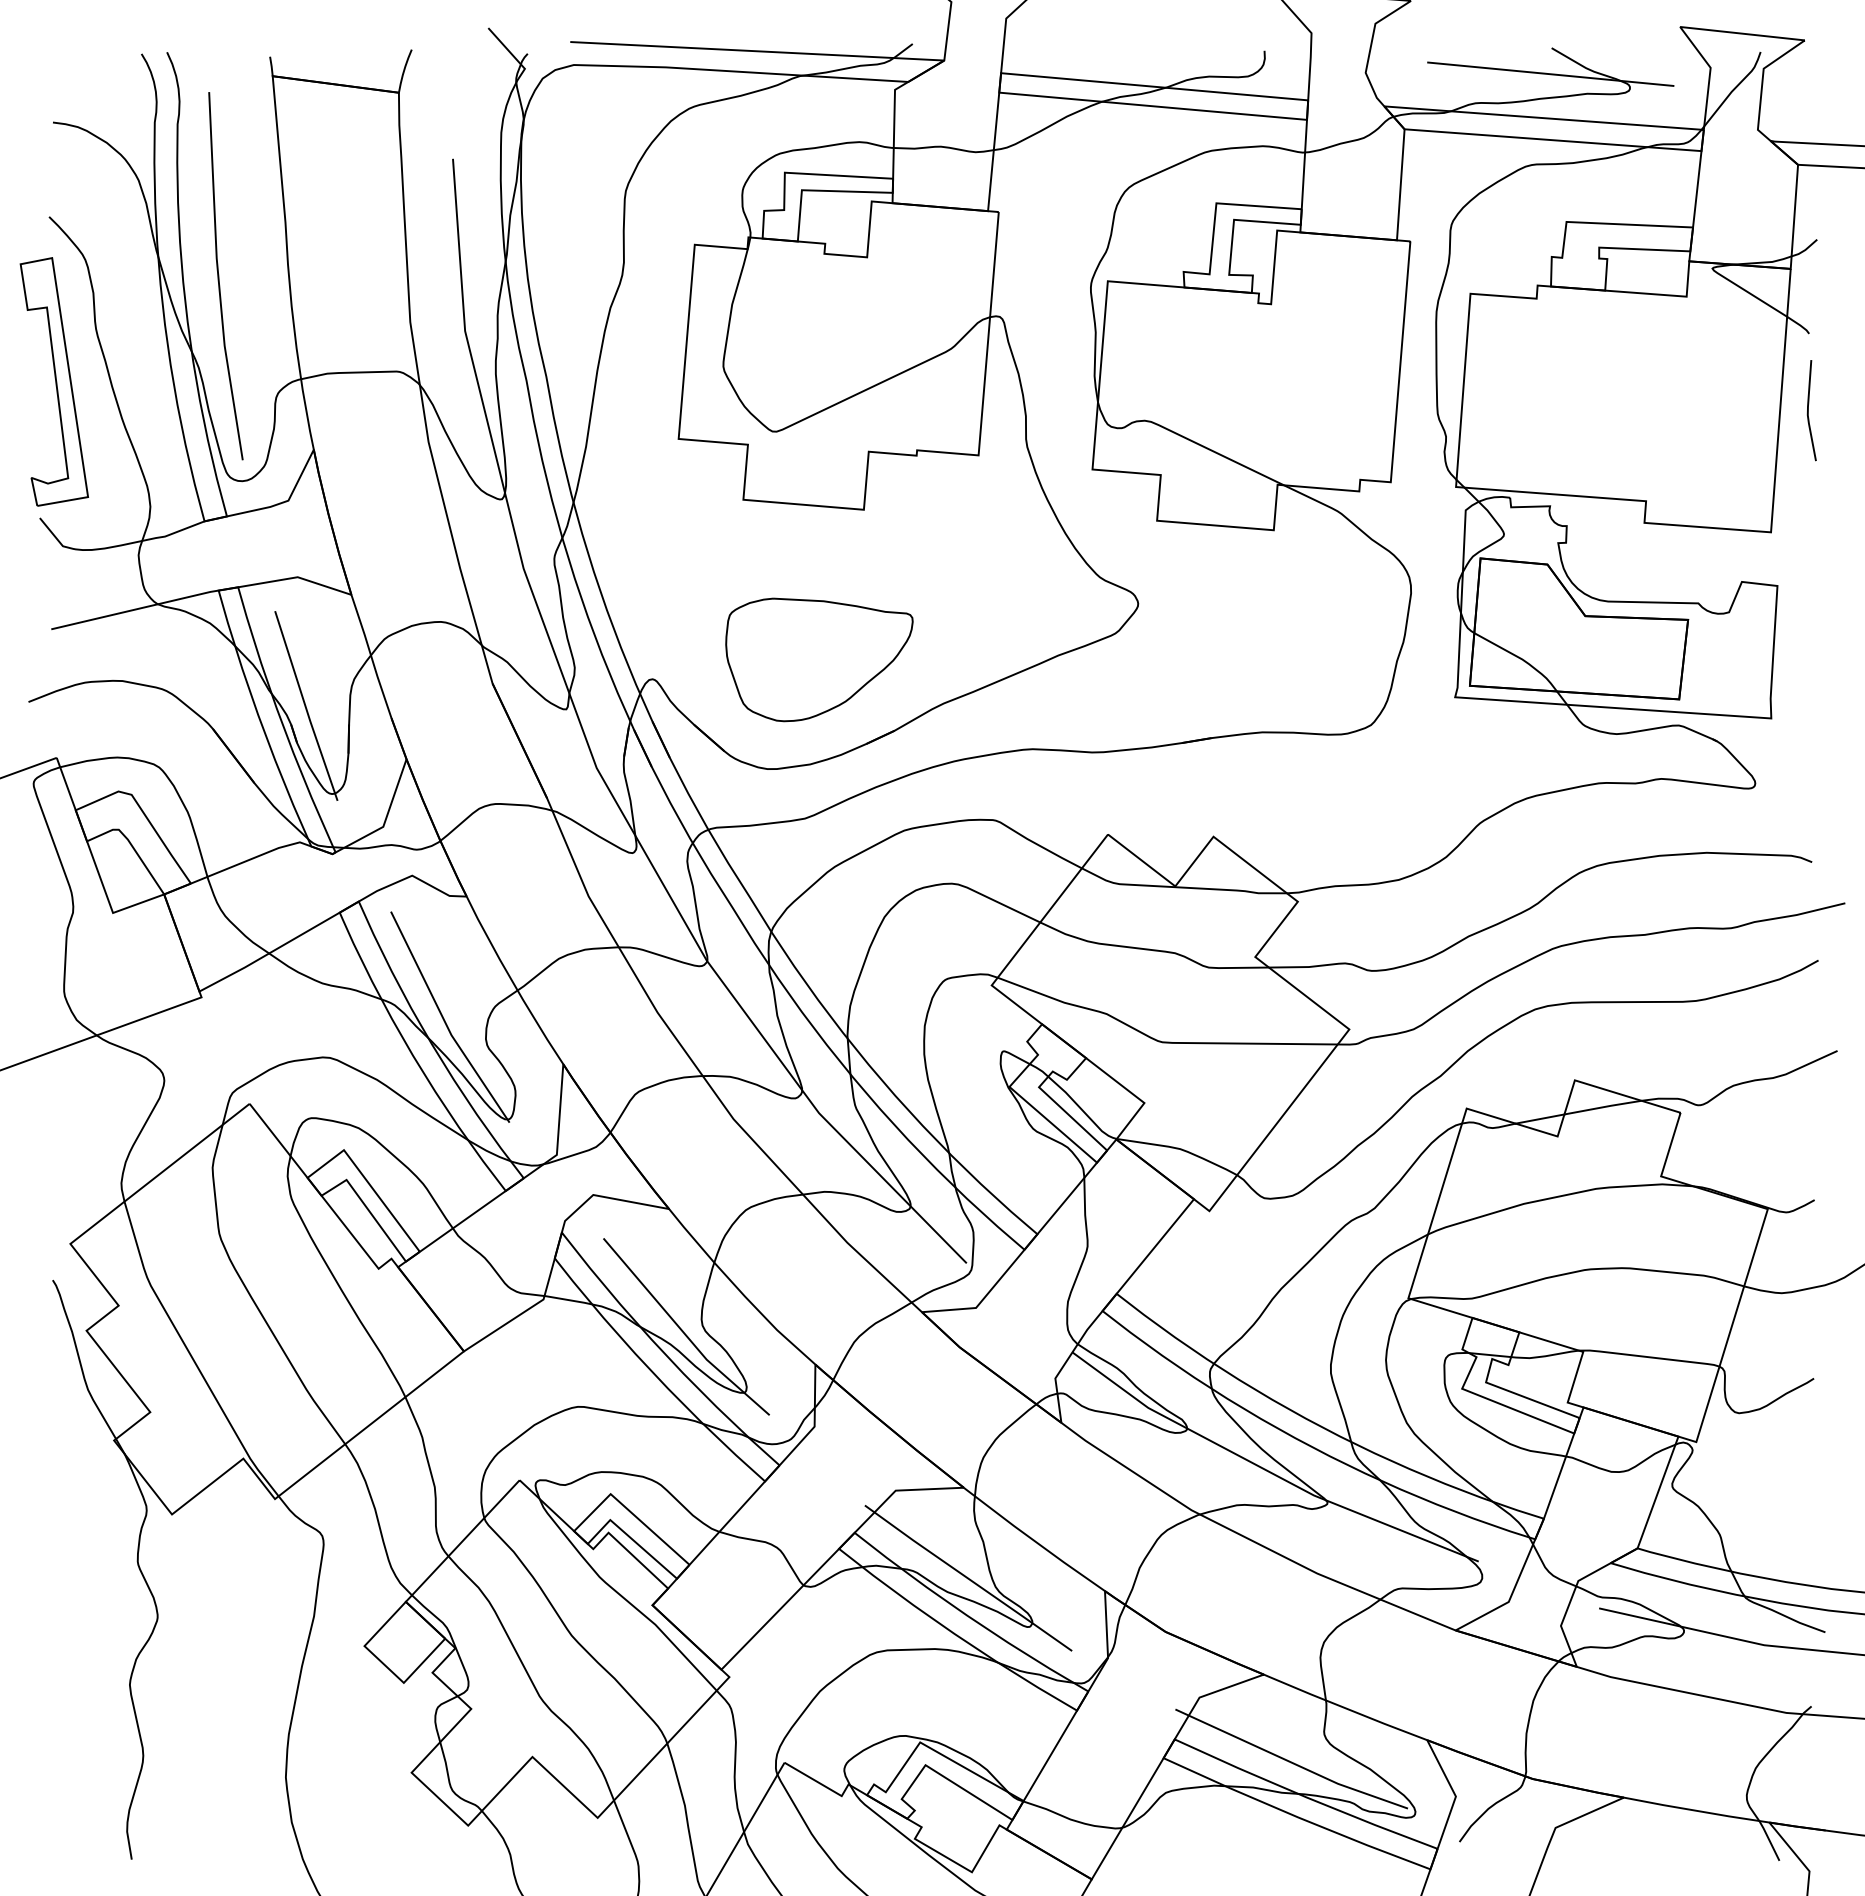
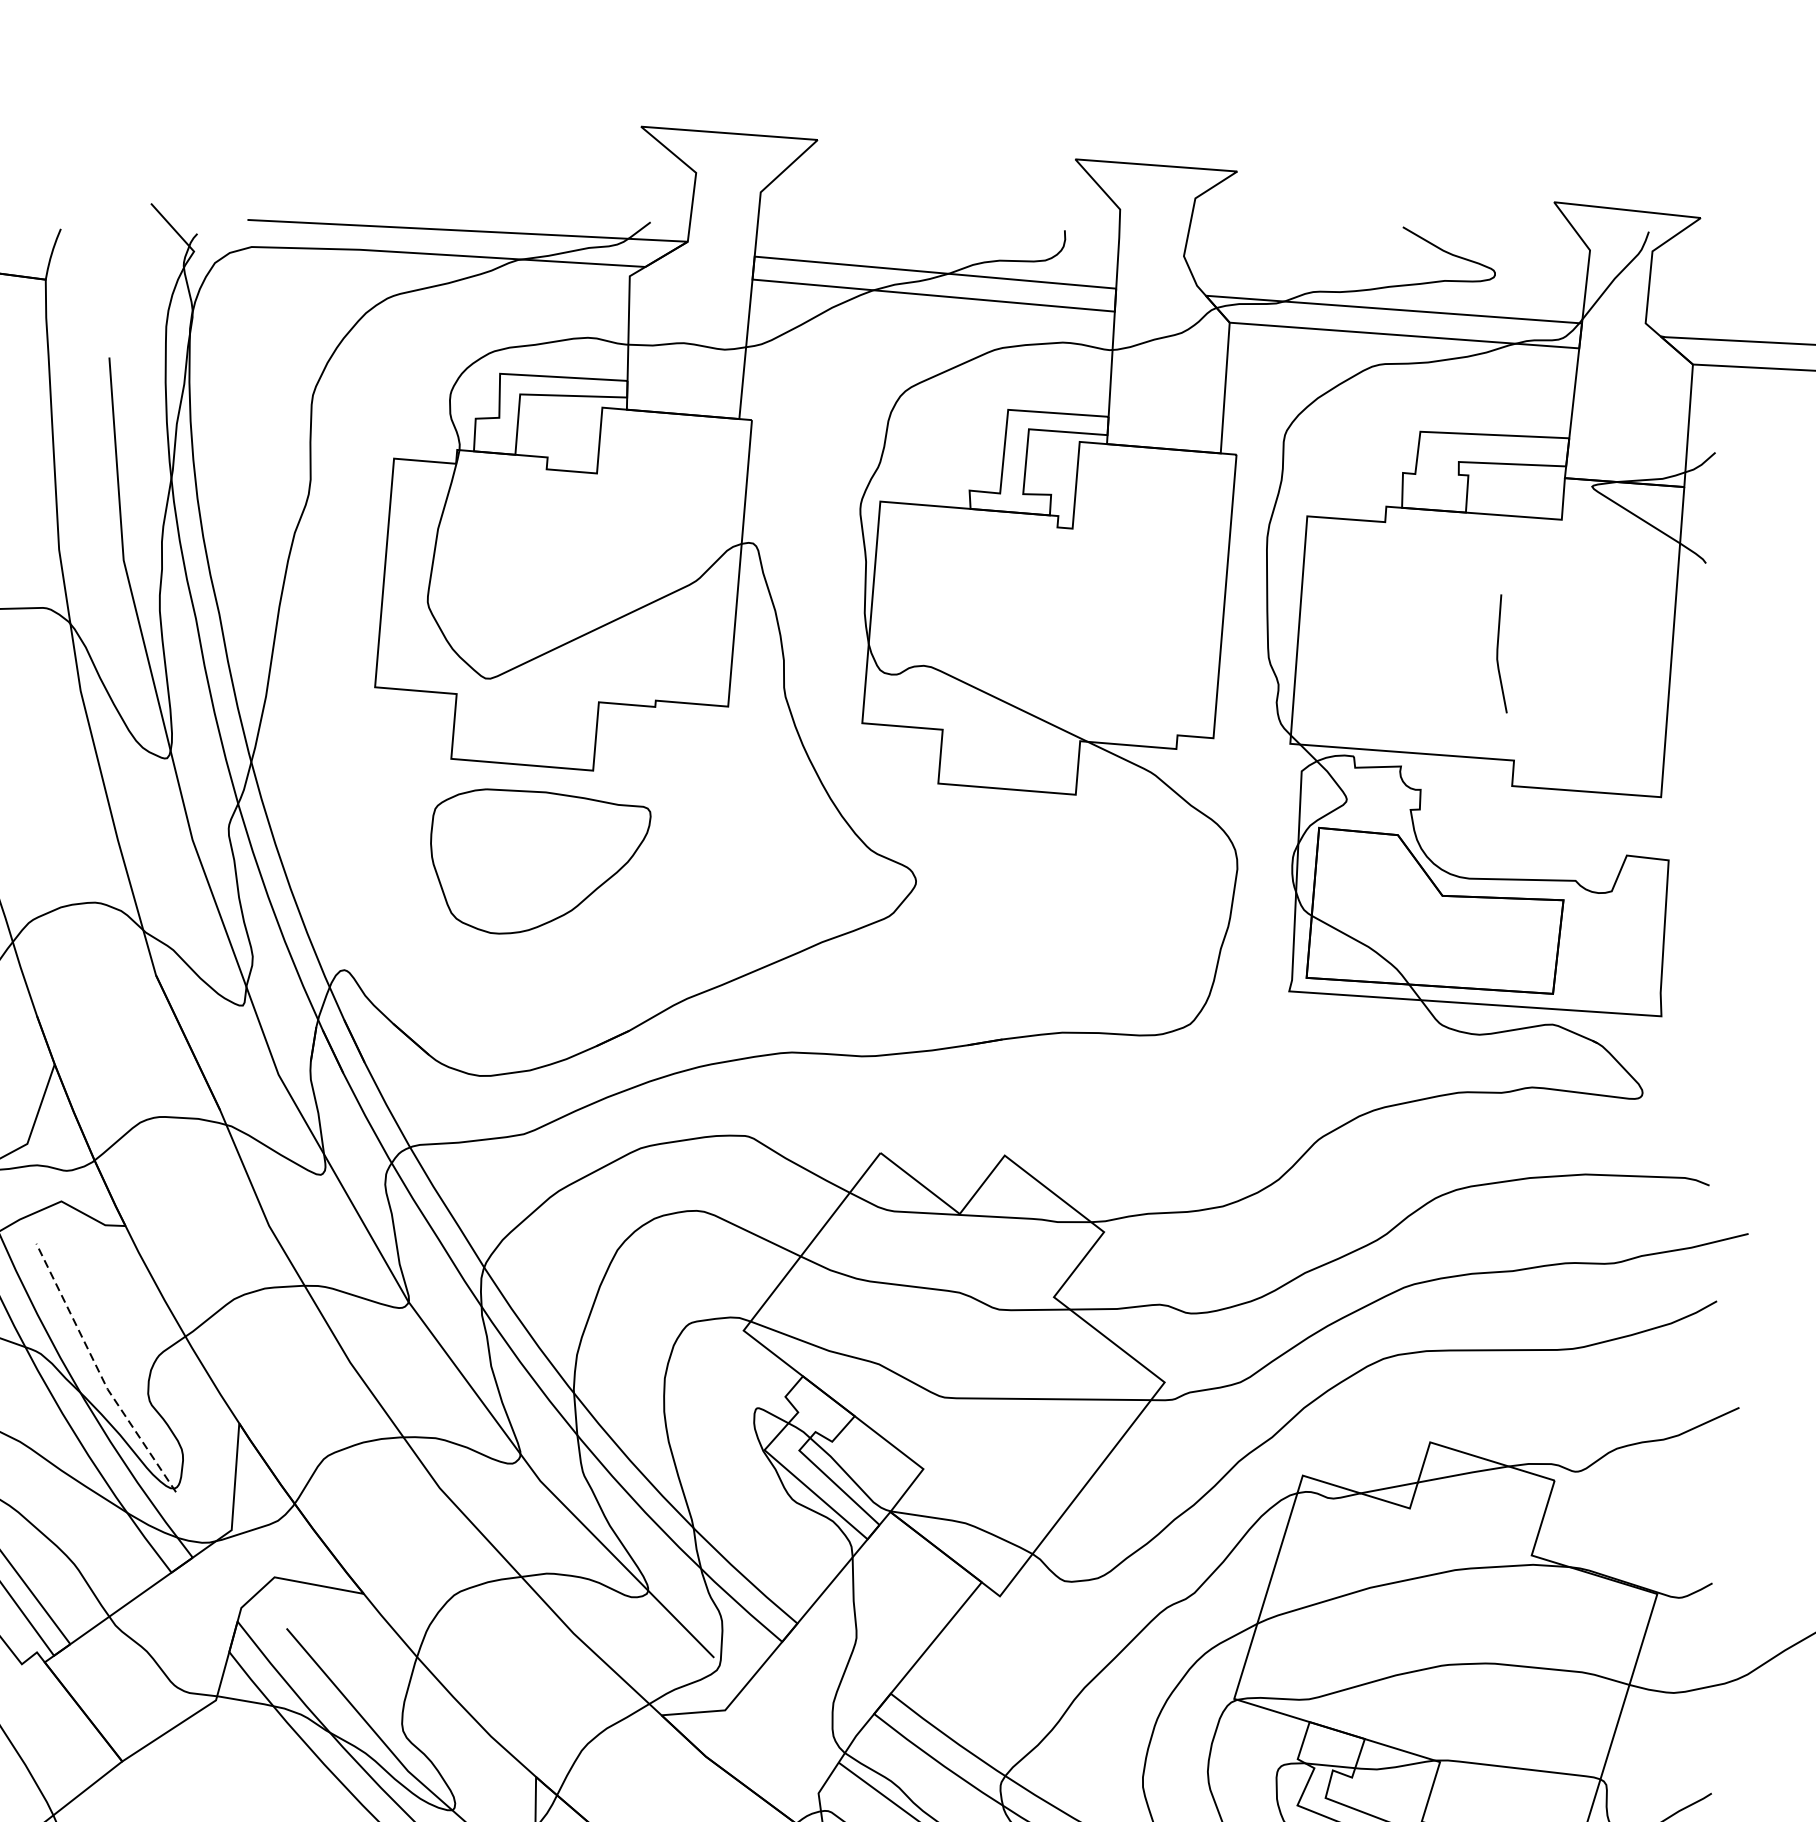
line: (1550, 73) -> (1401, 257), removed
line: (1808, 410) -> (1498, 653), moved
part: (819, 659) -> (540, 860), moved
line: (444, 1020) -> (99, 1371), solid -> dashed

